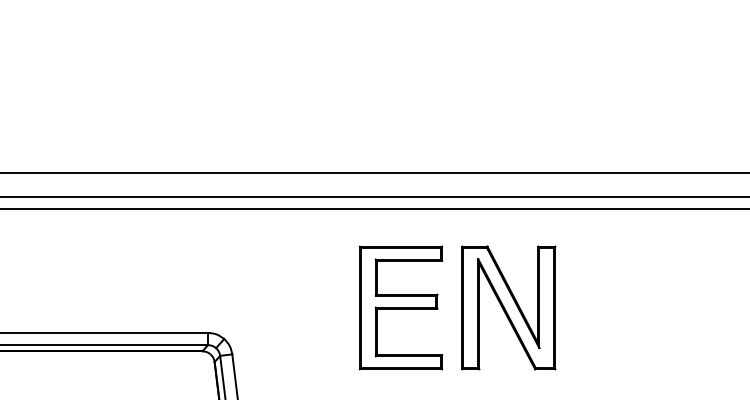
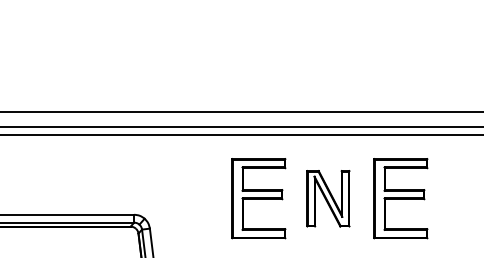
part: (509, 307) -> (328, 198), size x0.7
part: (620, 307) -> (400, 198), added

